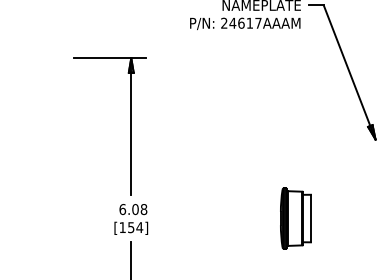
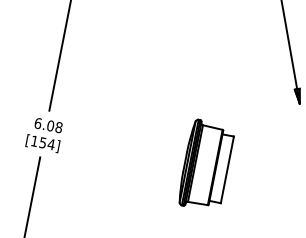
part: (295, 218) -> (205, 165), size x1.43

